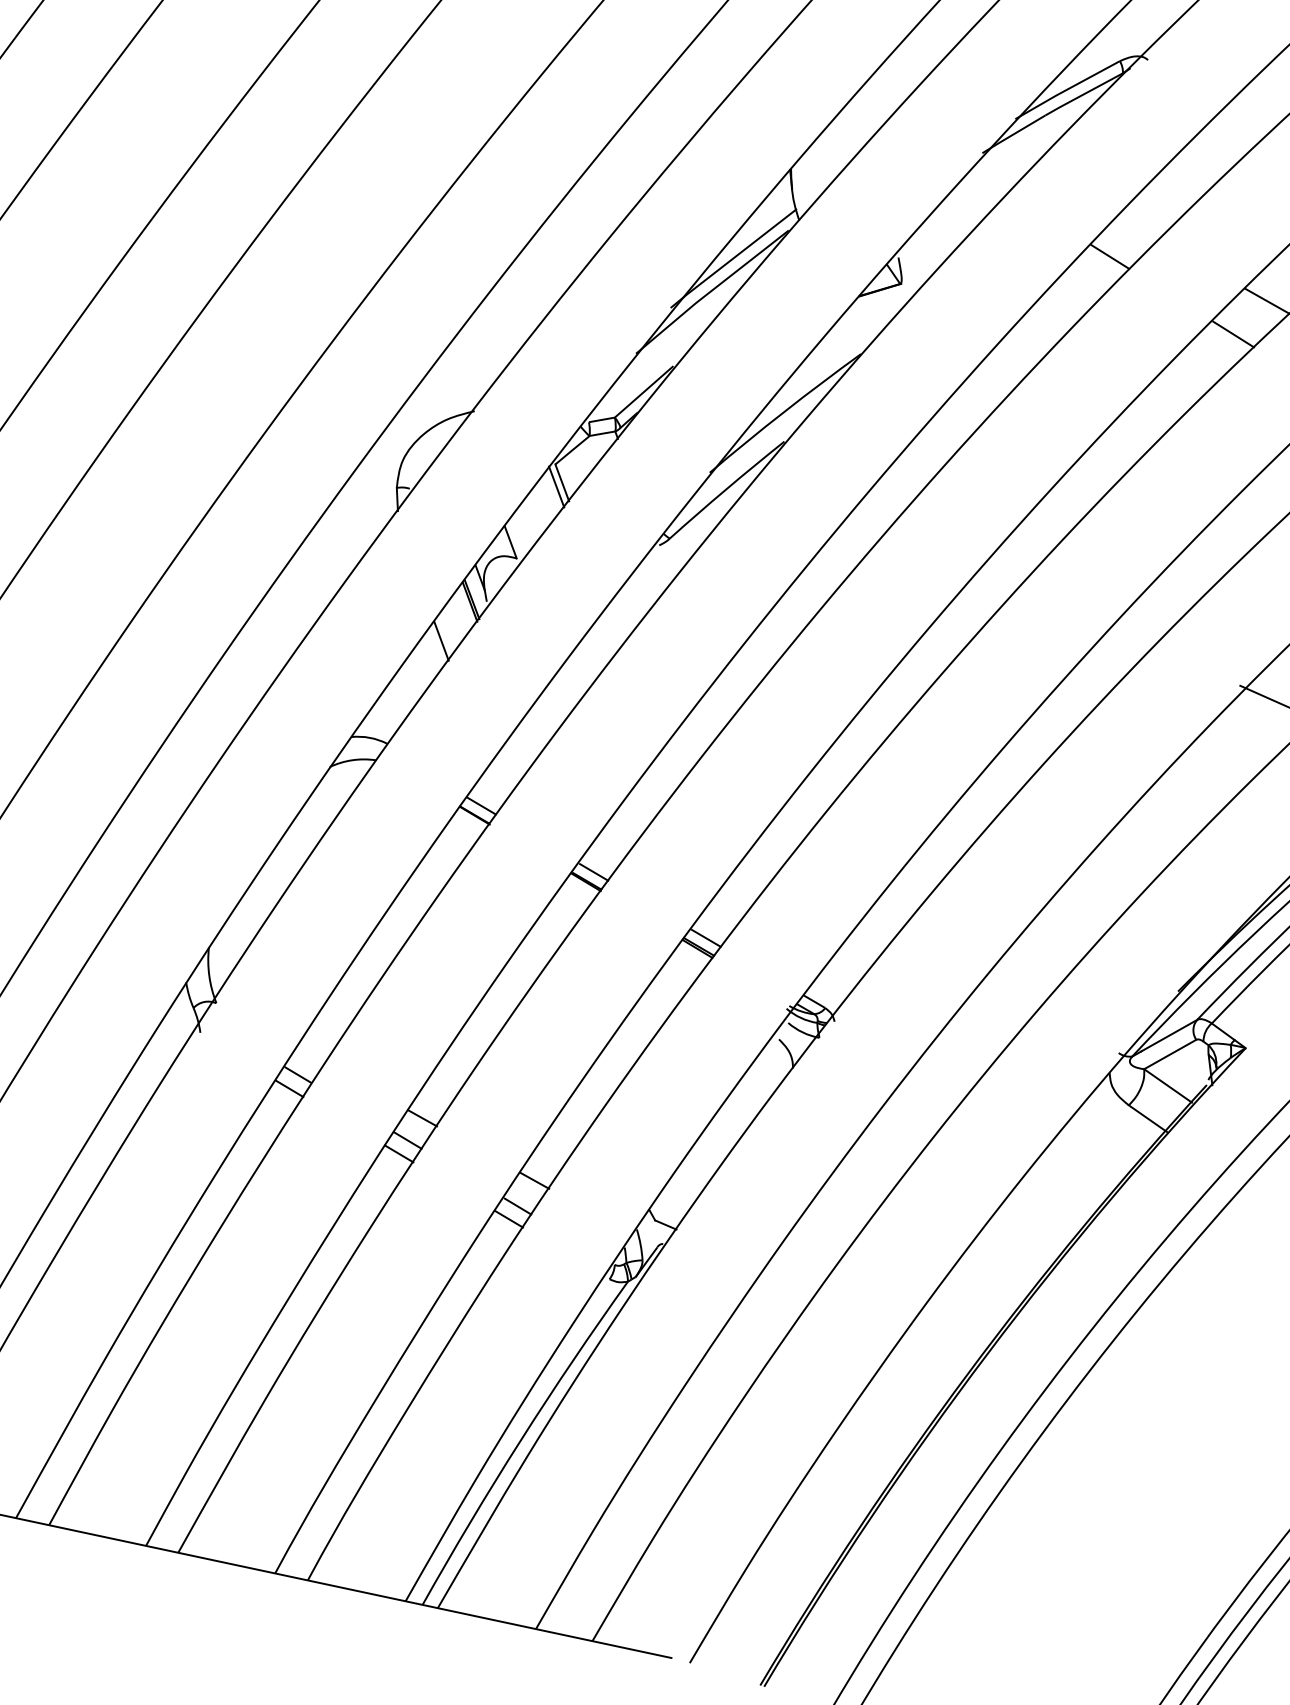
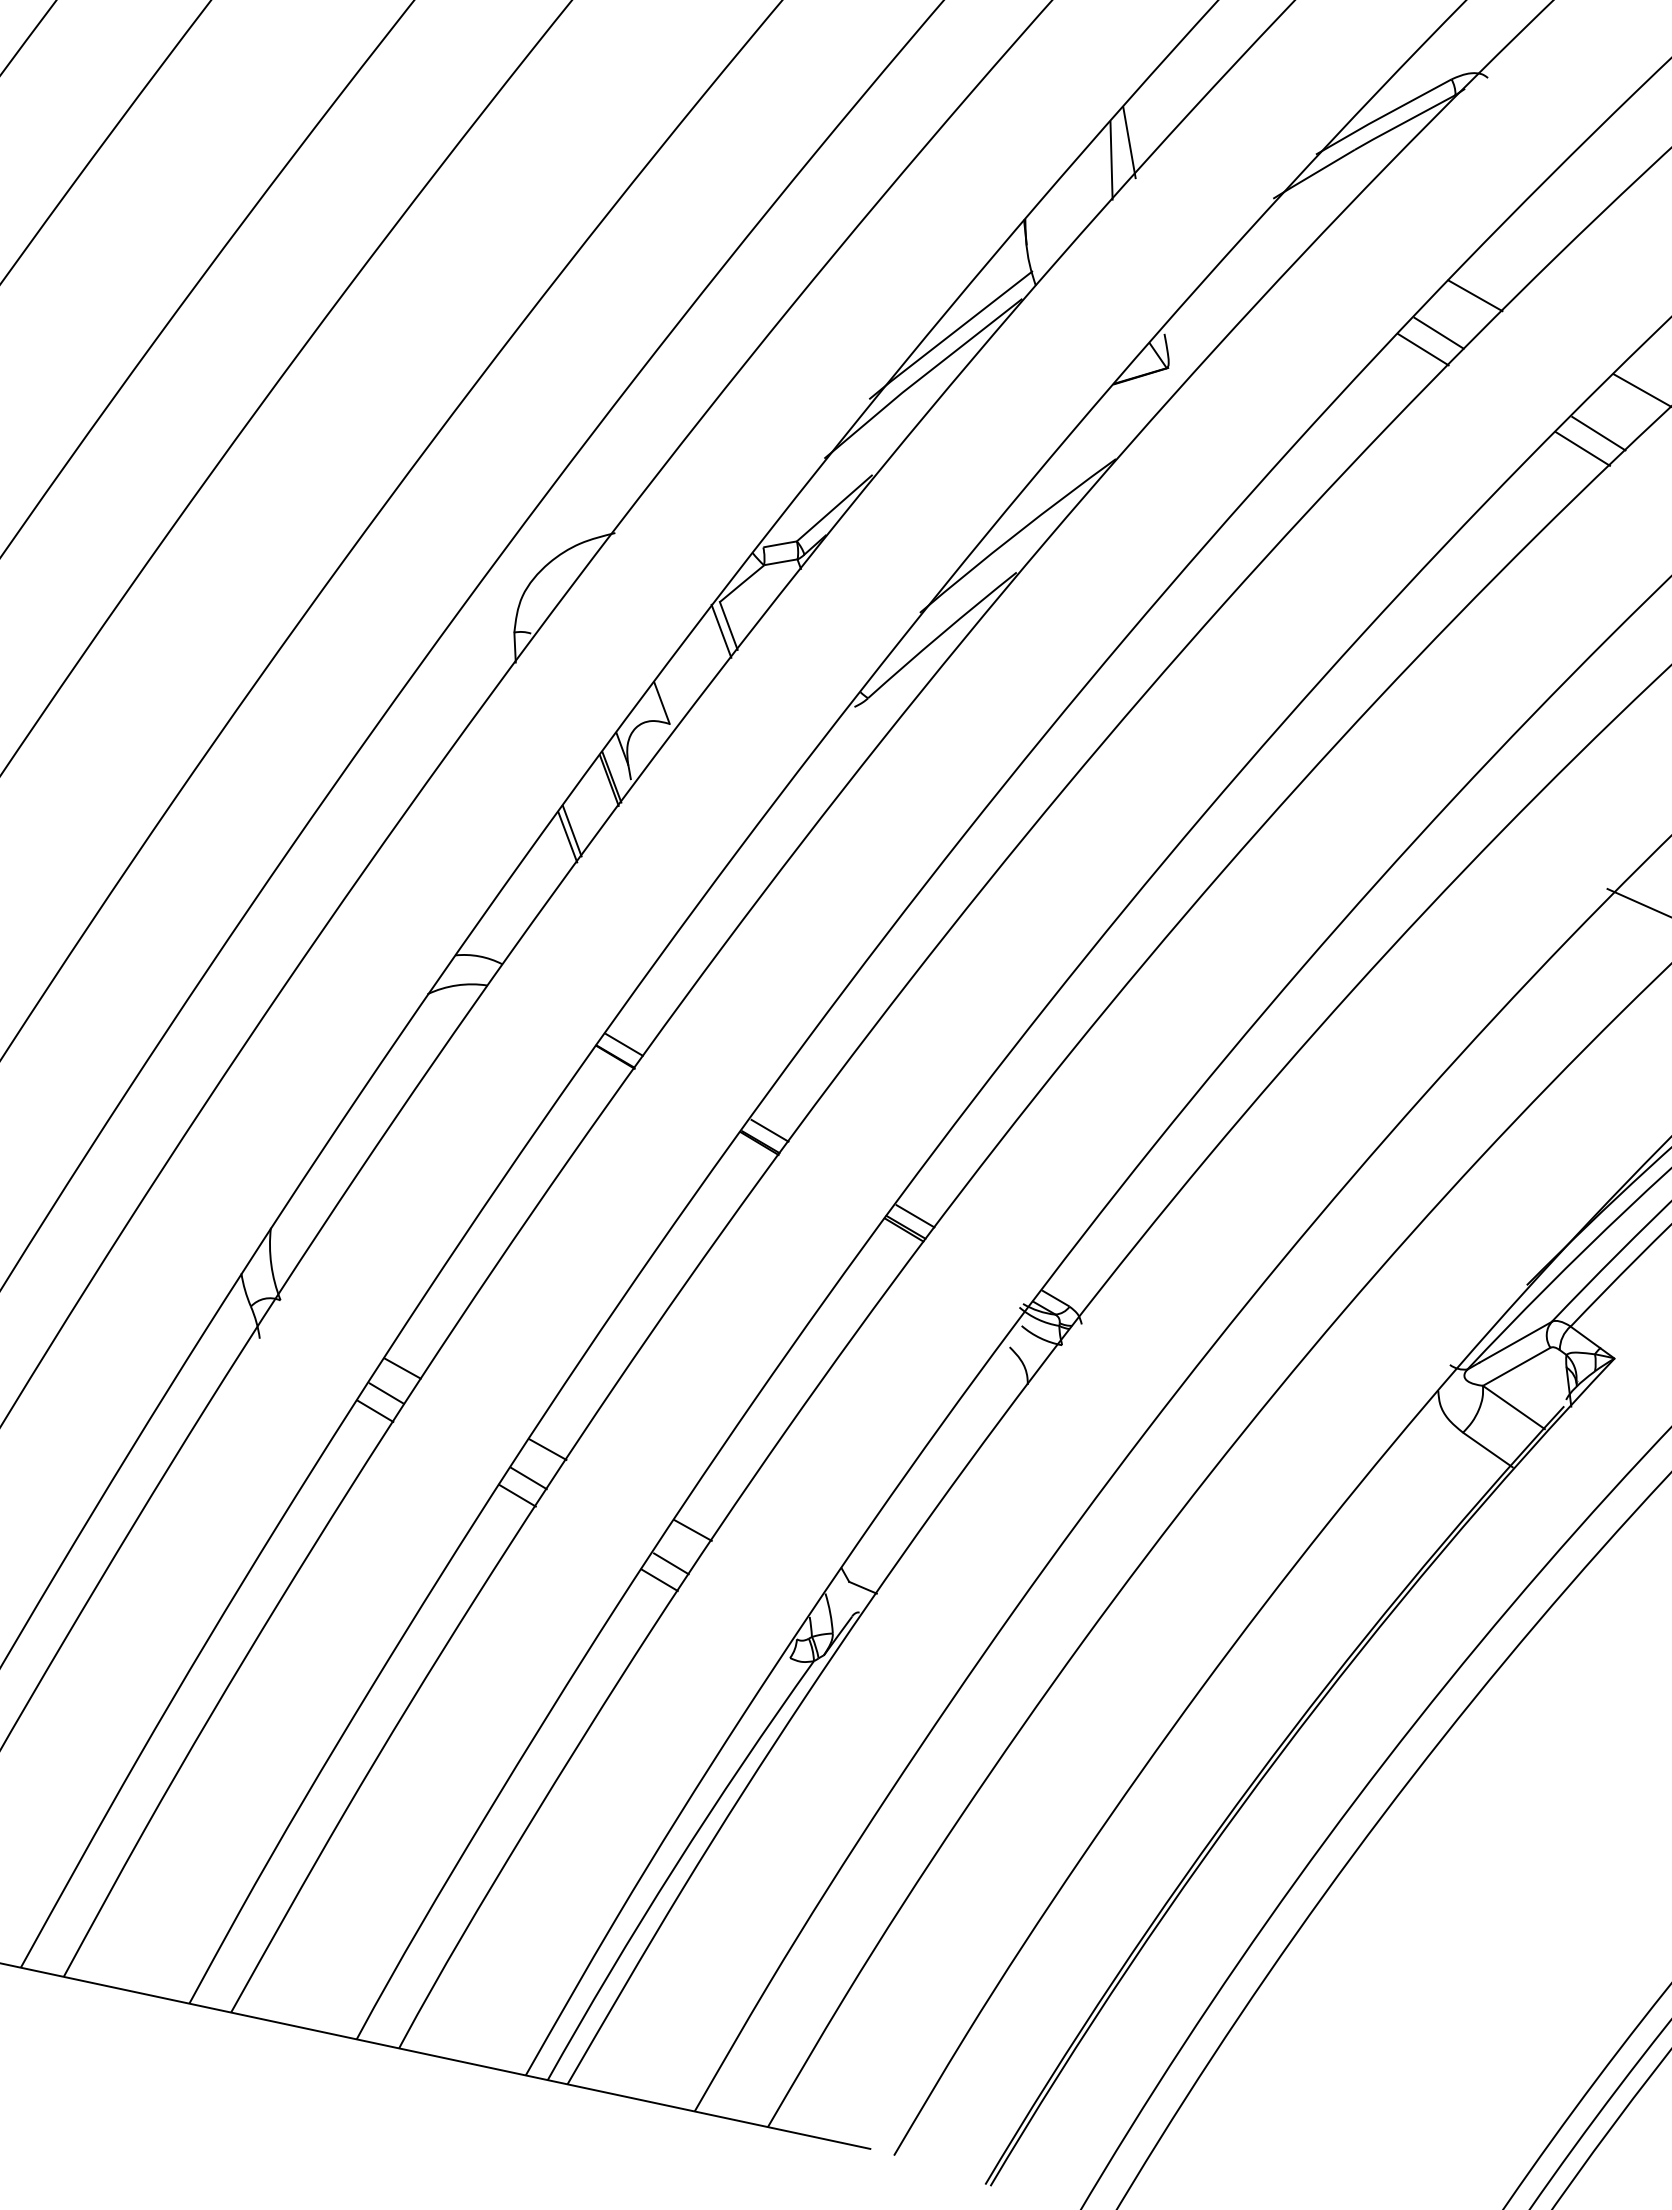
line: (871, 109) -> (1129, 142), added
line: (857, 123) -> (1111, 160), added
line: (1138, 227) -> (1475, 295), added
line: (1098, 269) -> (1423, 349), added
line: (1220, 345) -> (1582, 448), added
line: (437, 646) -> (567, 837), added
line: (310, 1055) -> (402, 1368), added

